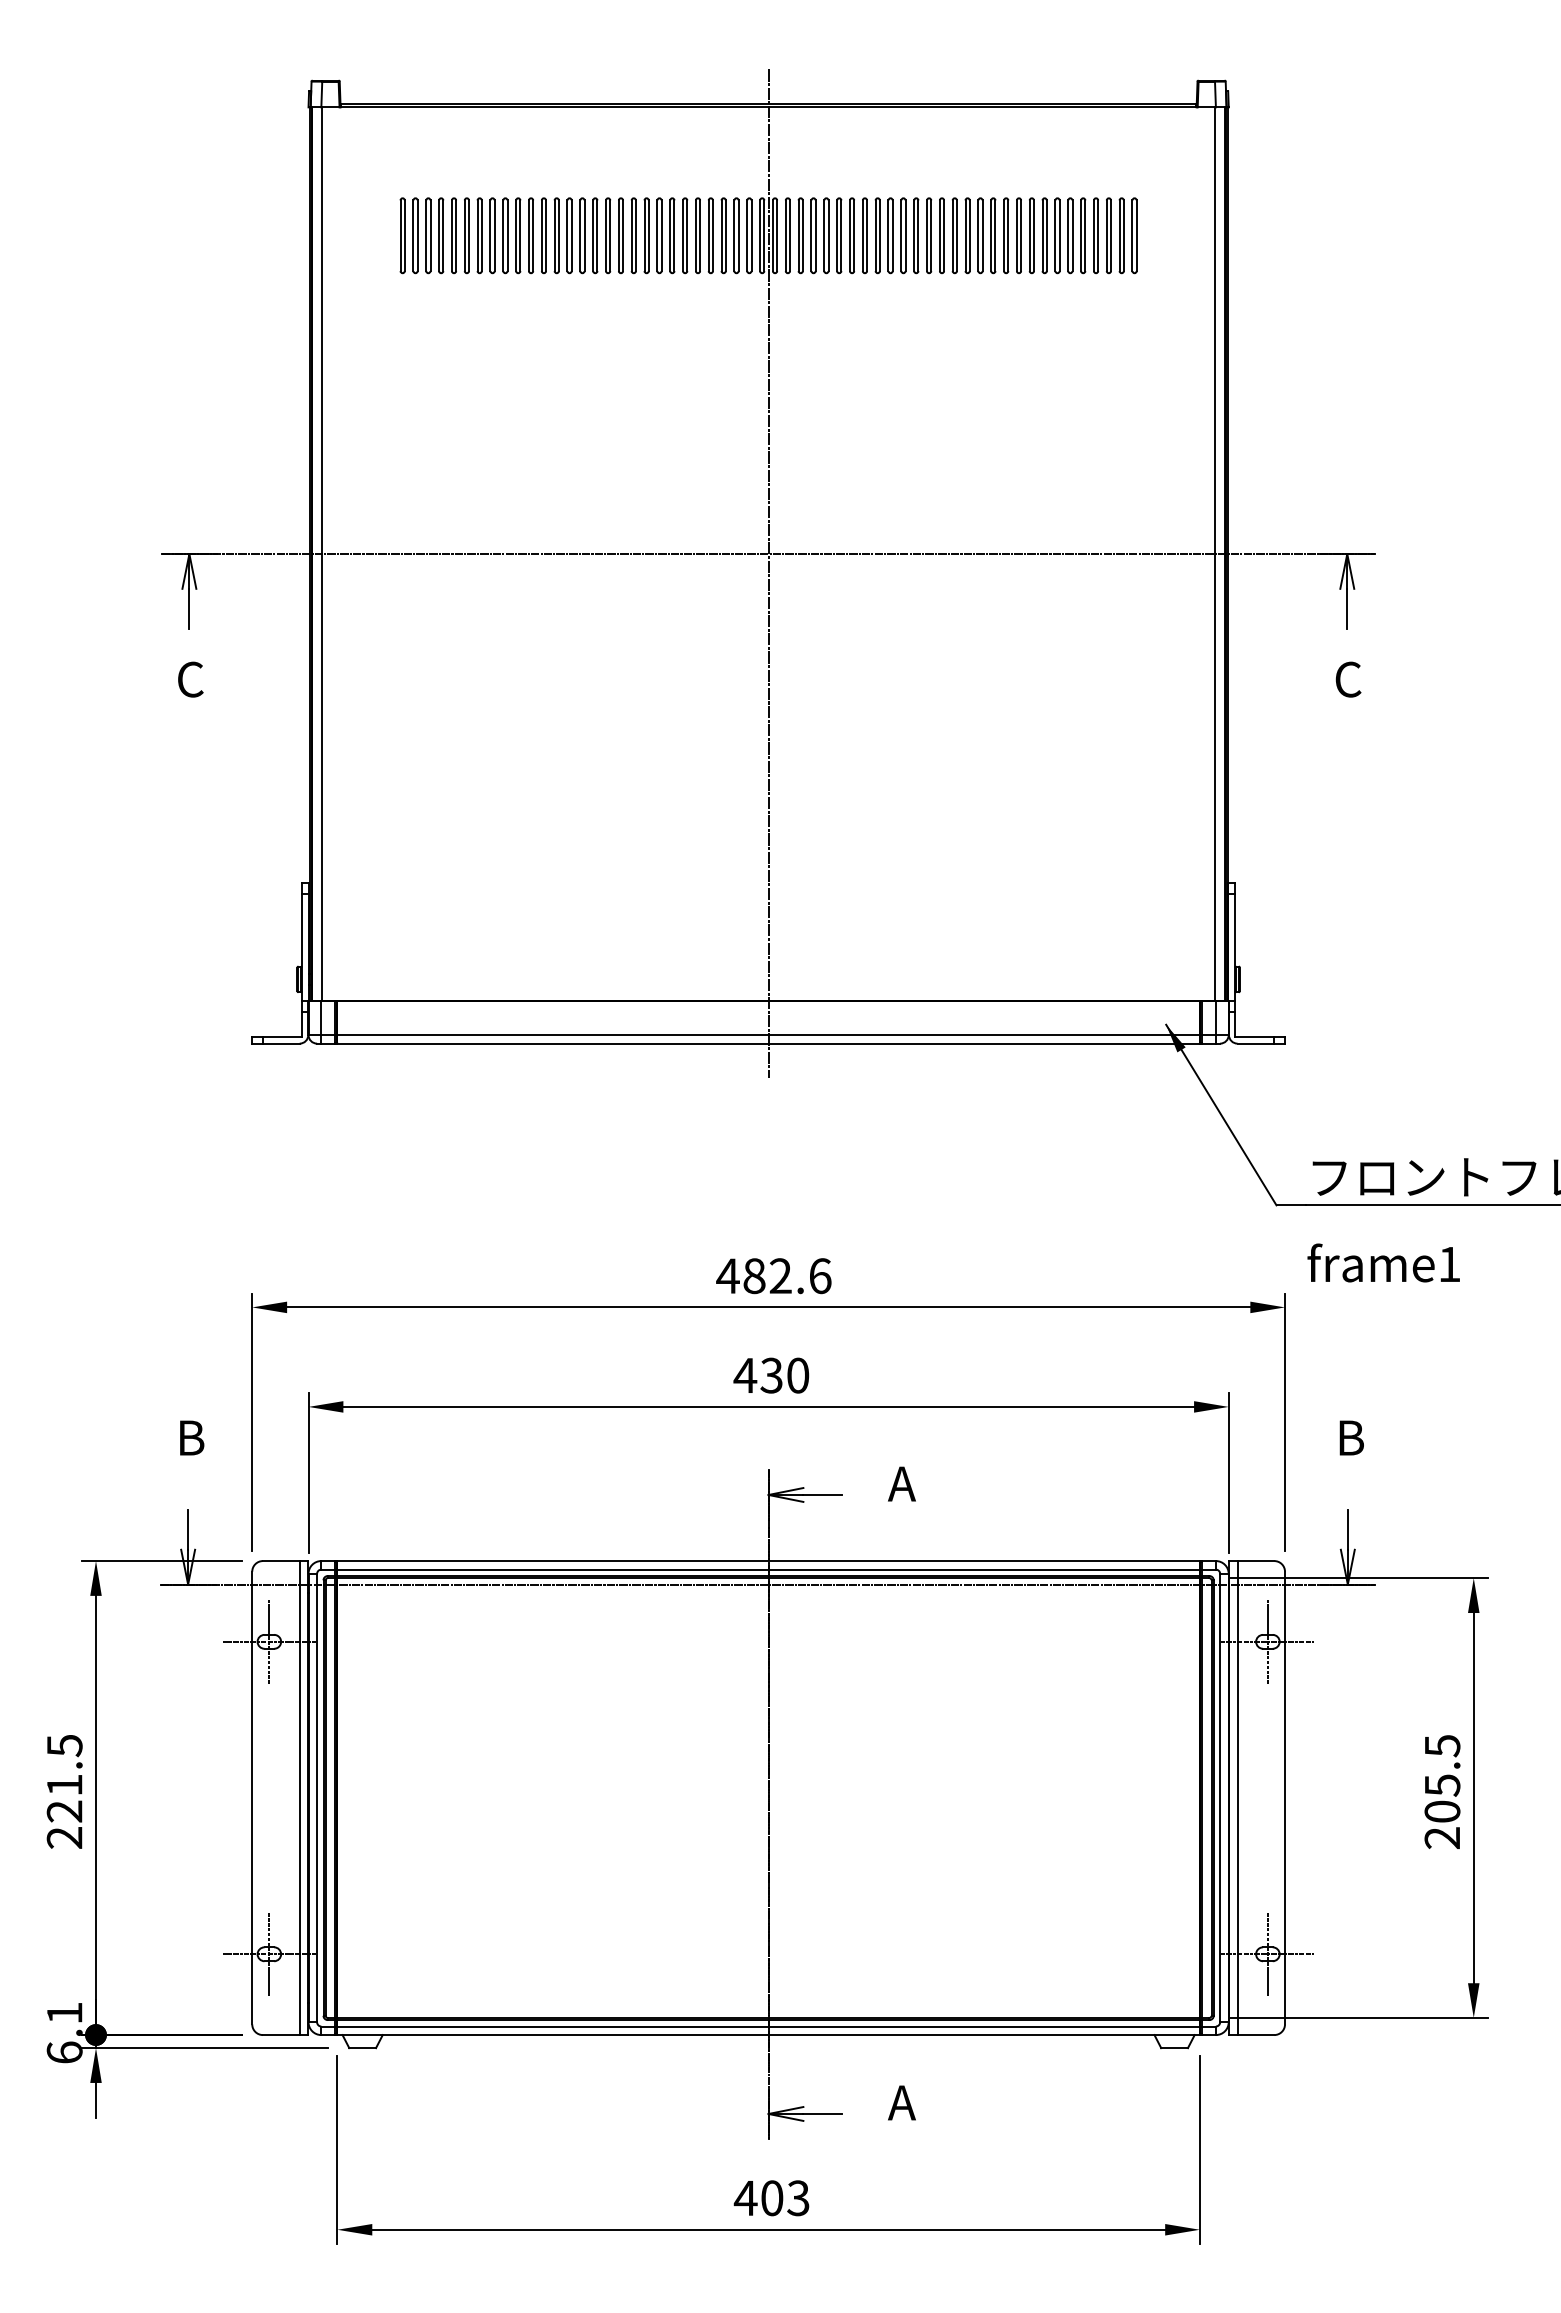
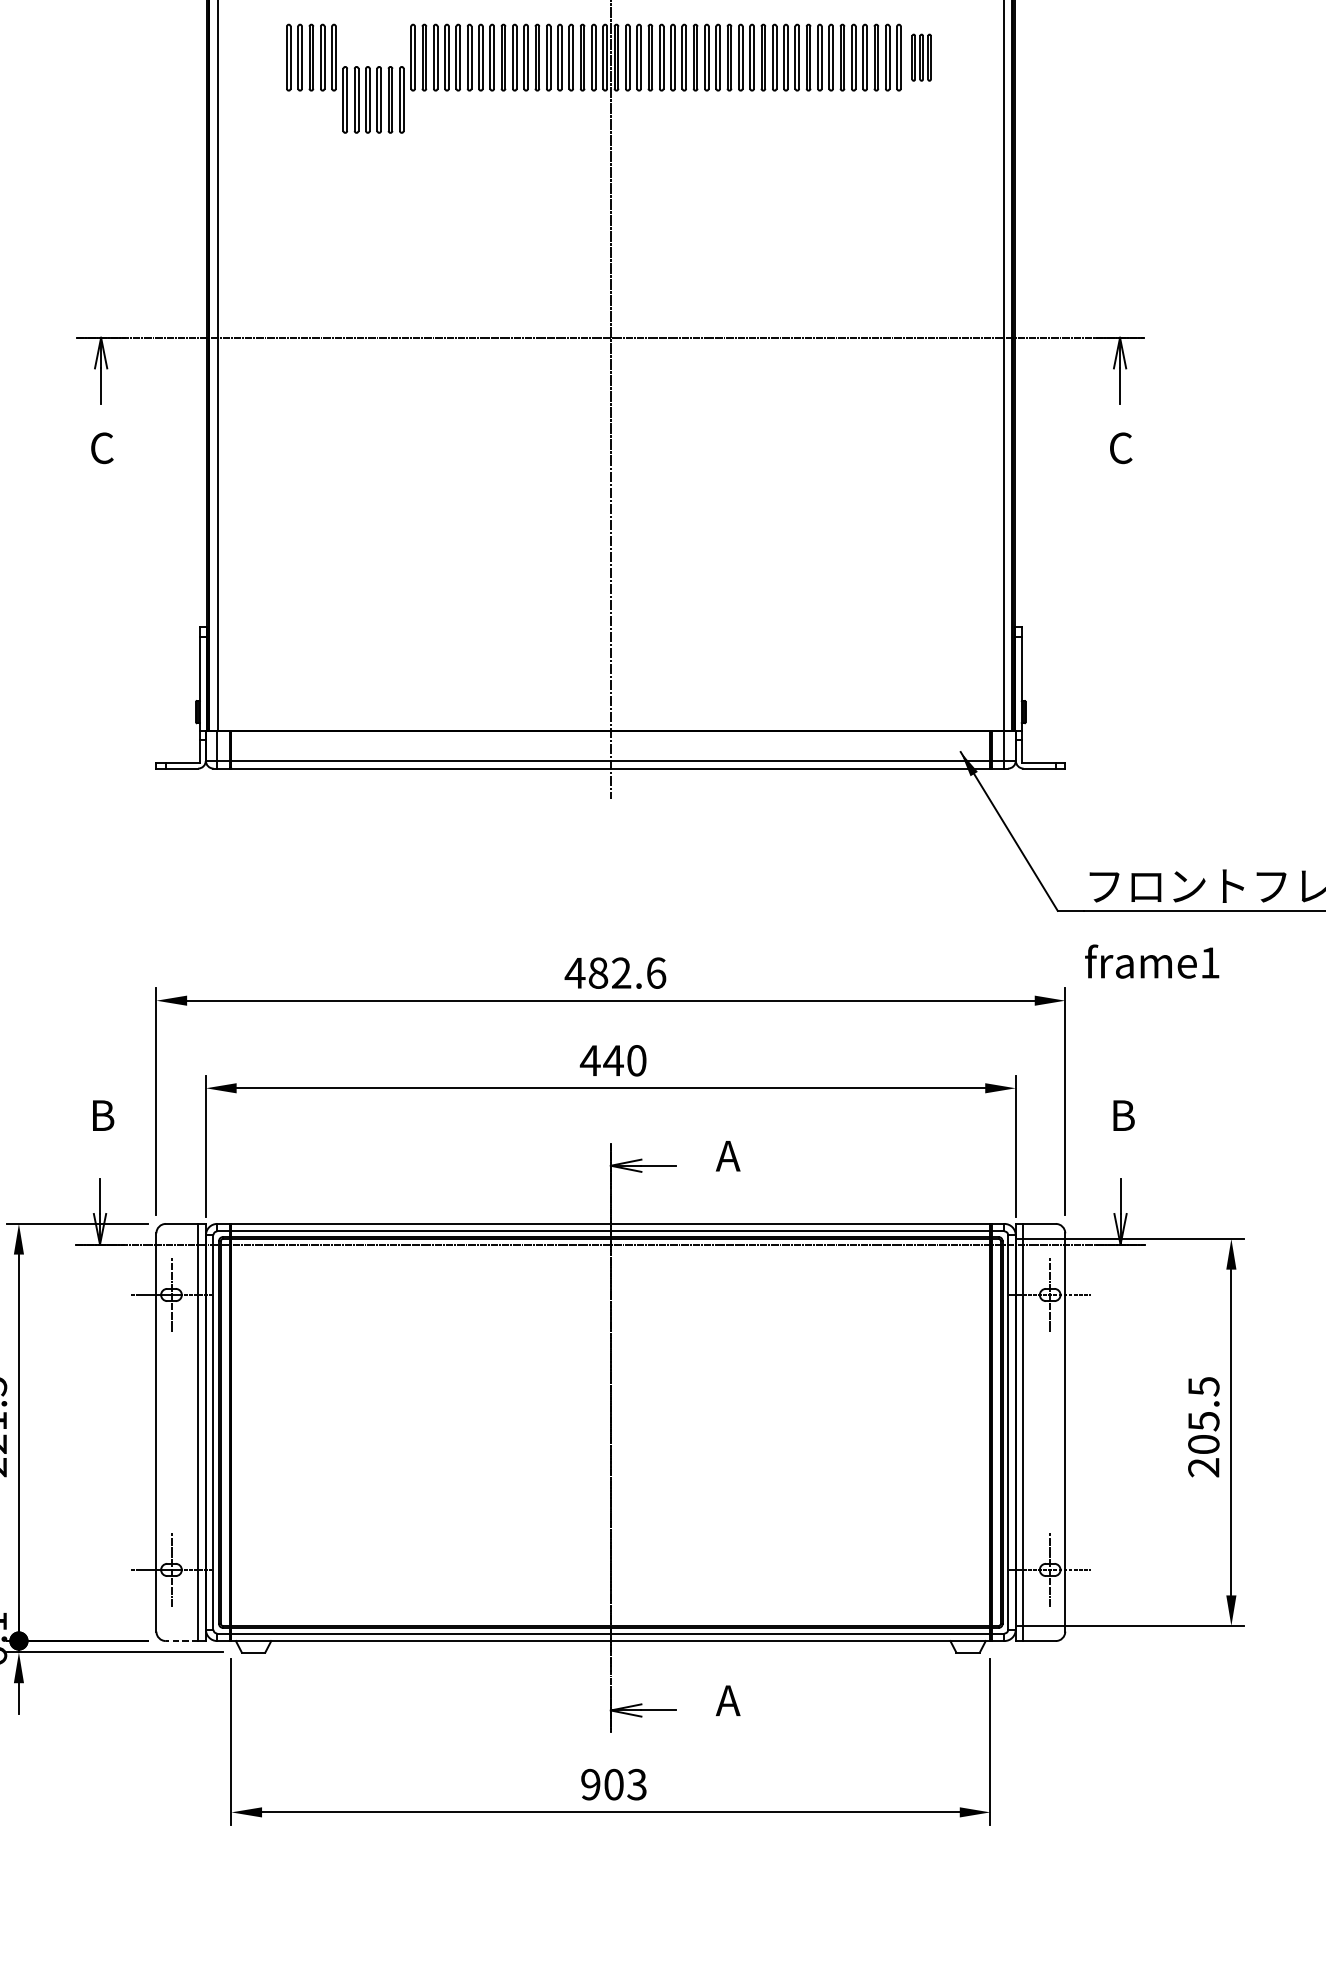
part: (498, 235) -> (373, 99), moved
part: (1121, 235) -> (921, 57), size x0.7
text: (771, 1375) -> (613, 1060), 430 -> 440
line: (280, 2035) -> (181, 1641), solid -> dashed
text: (745, 2198) -> (590, 1784), 403 -> 903

